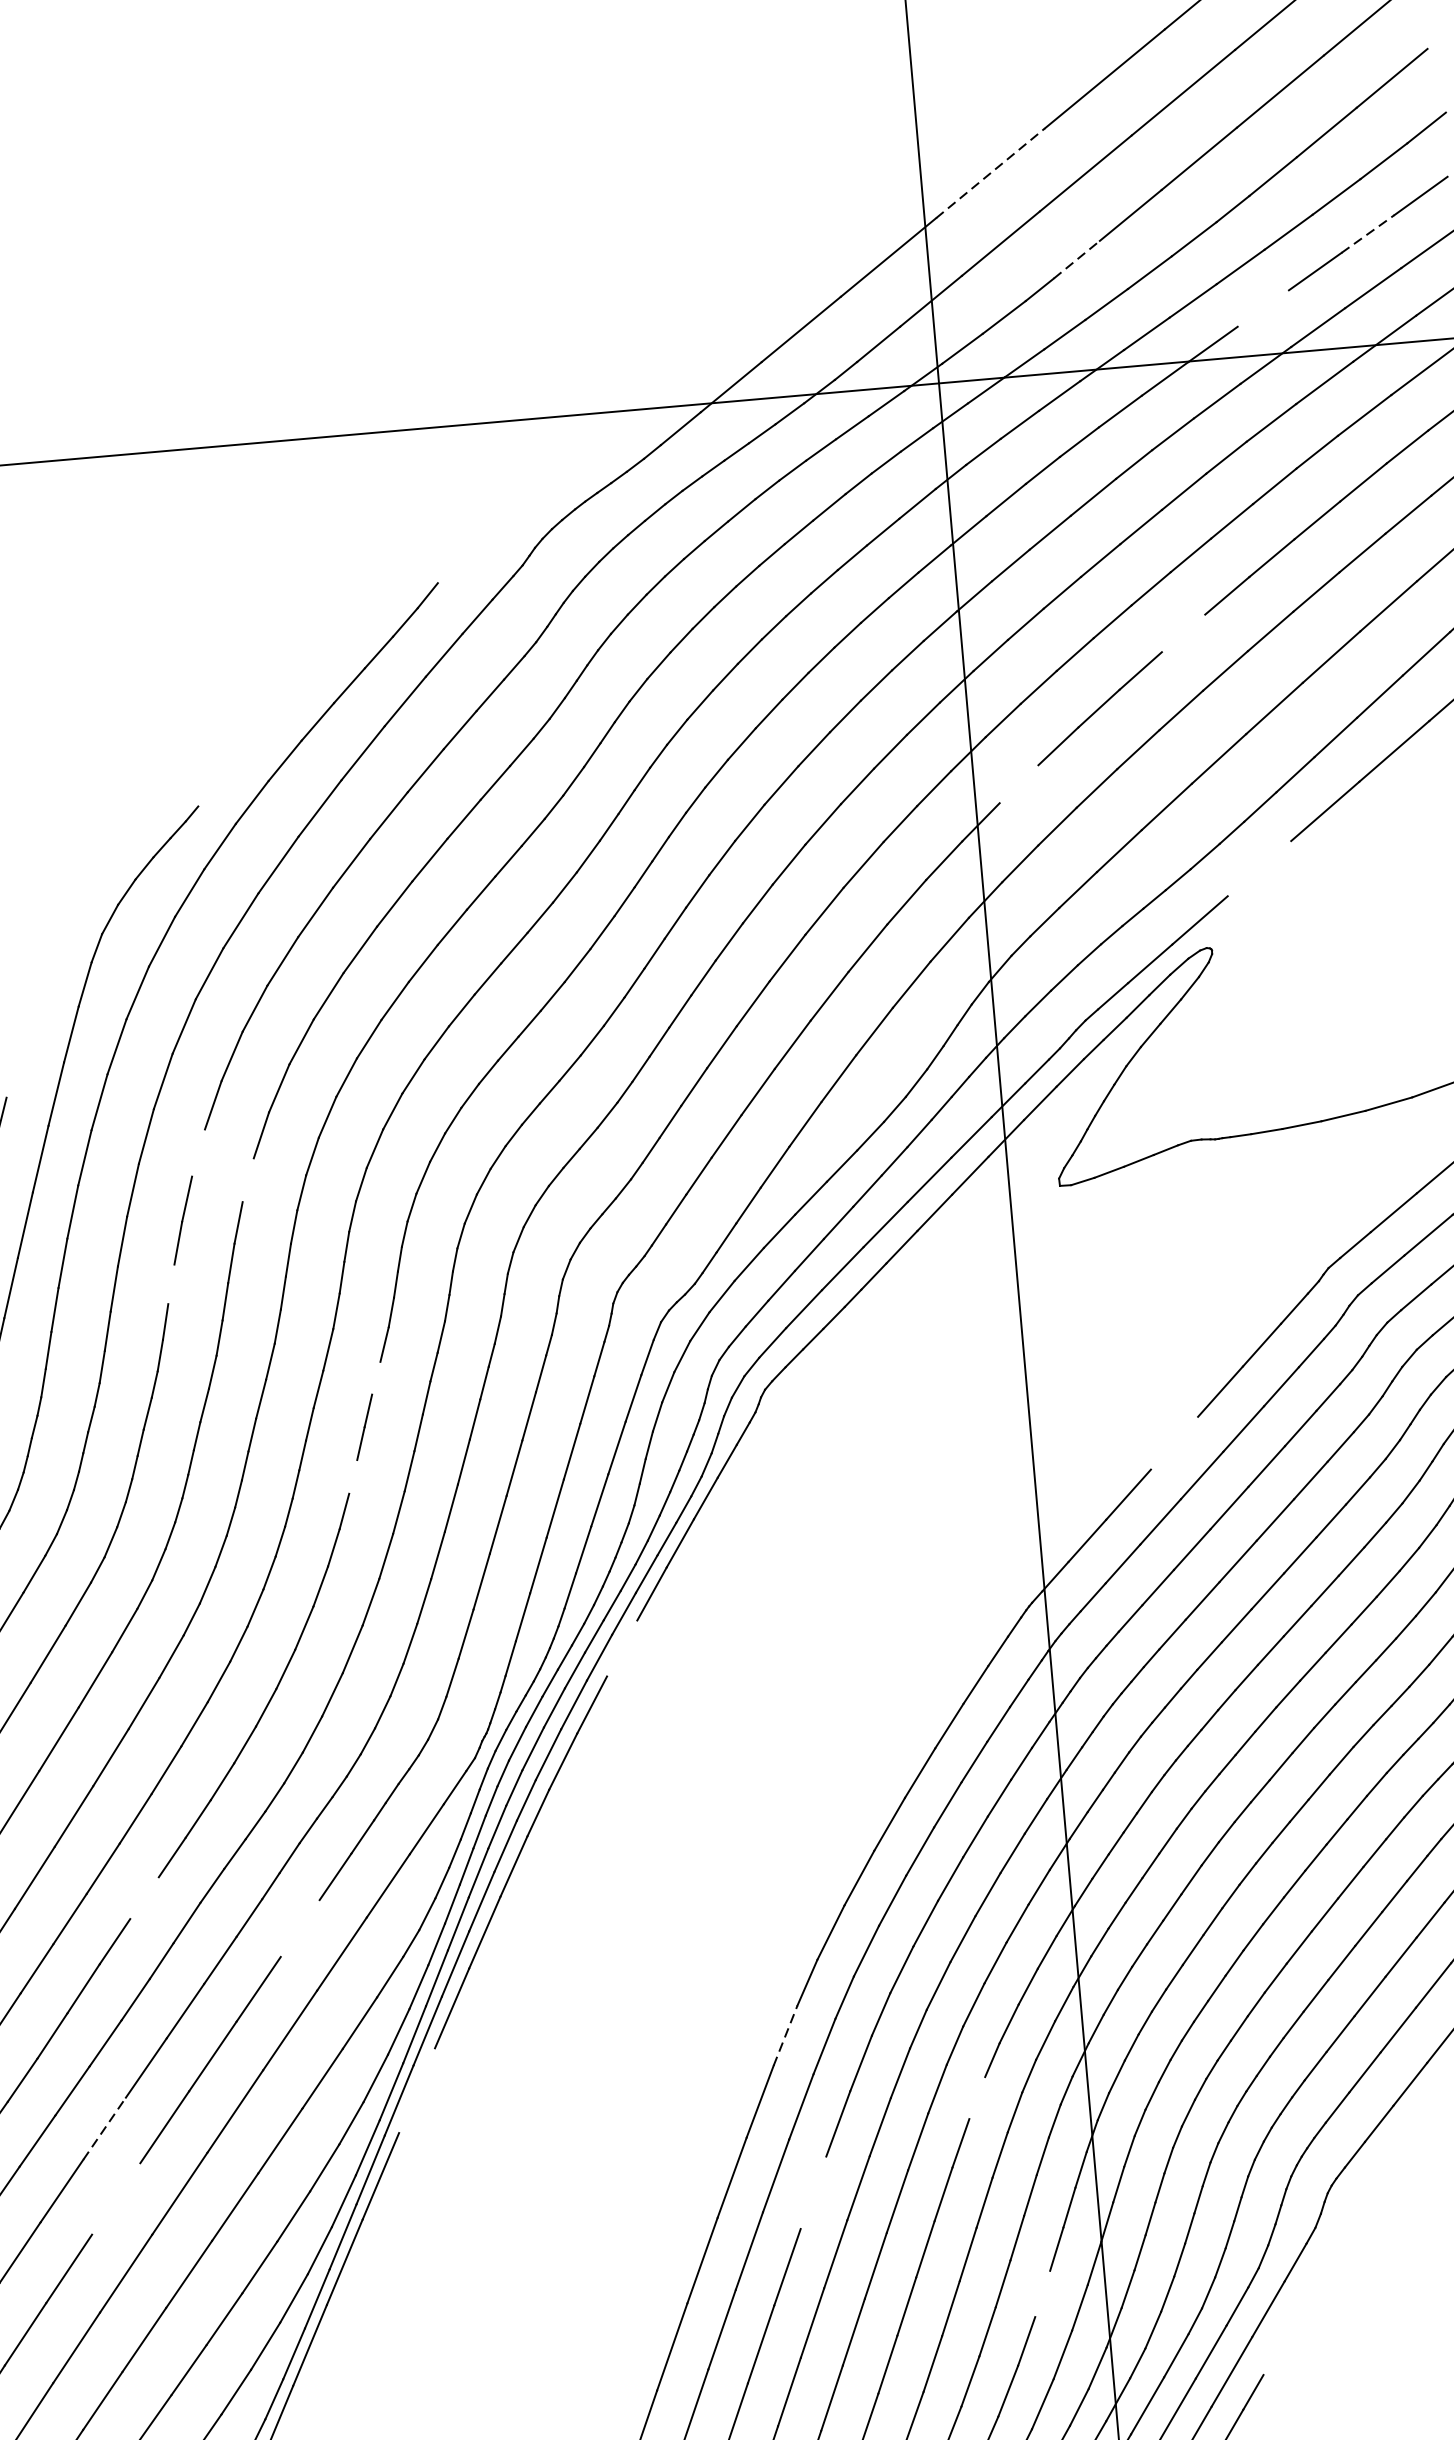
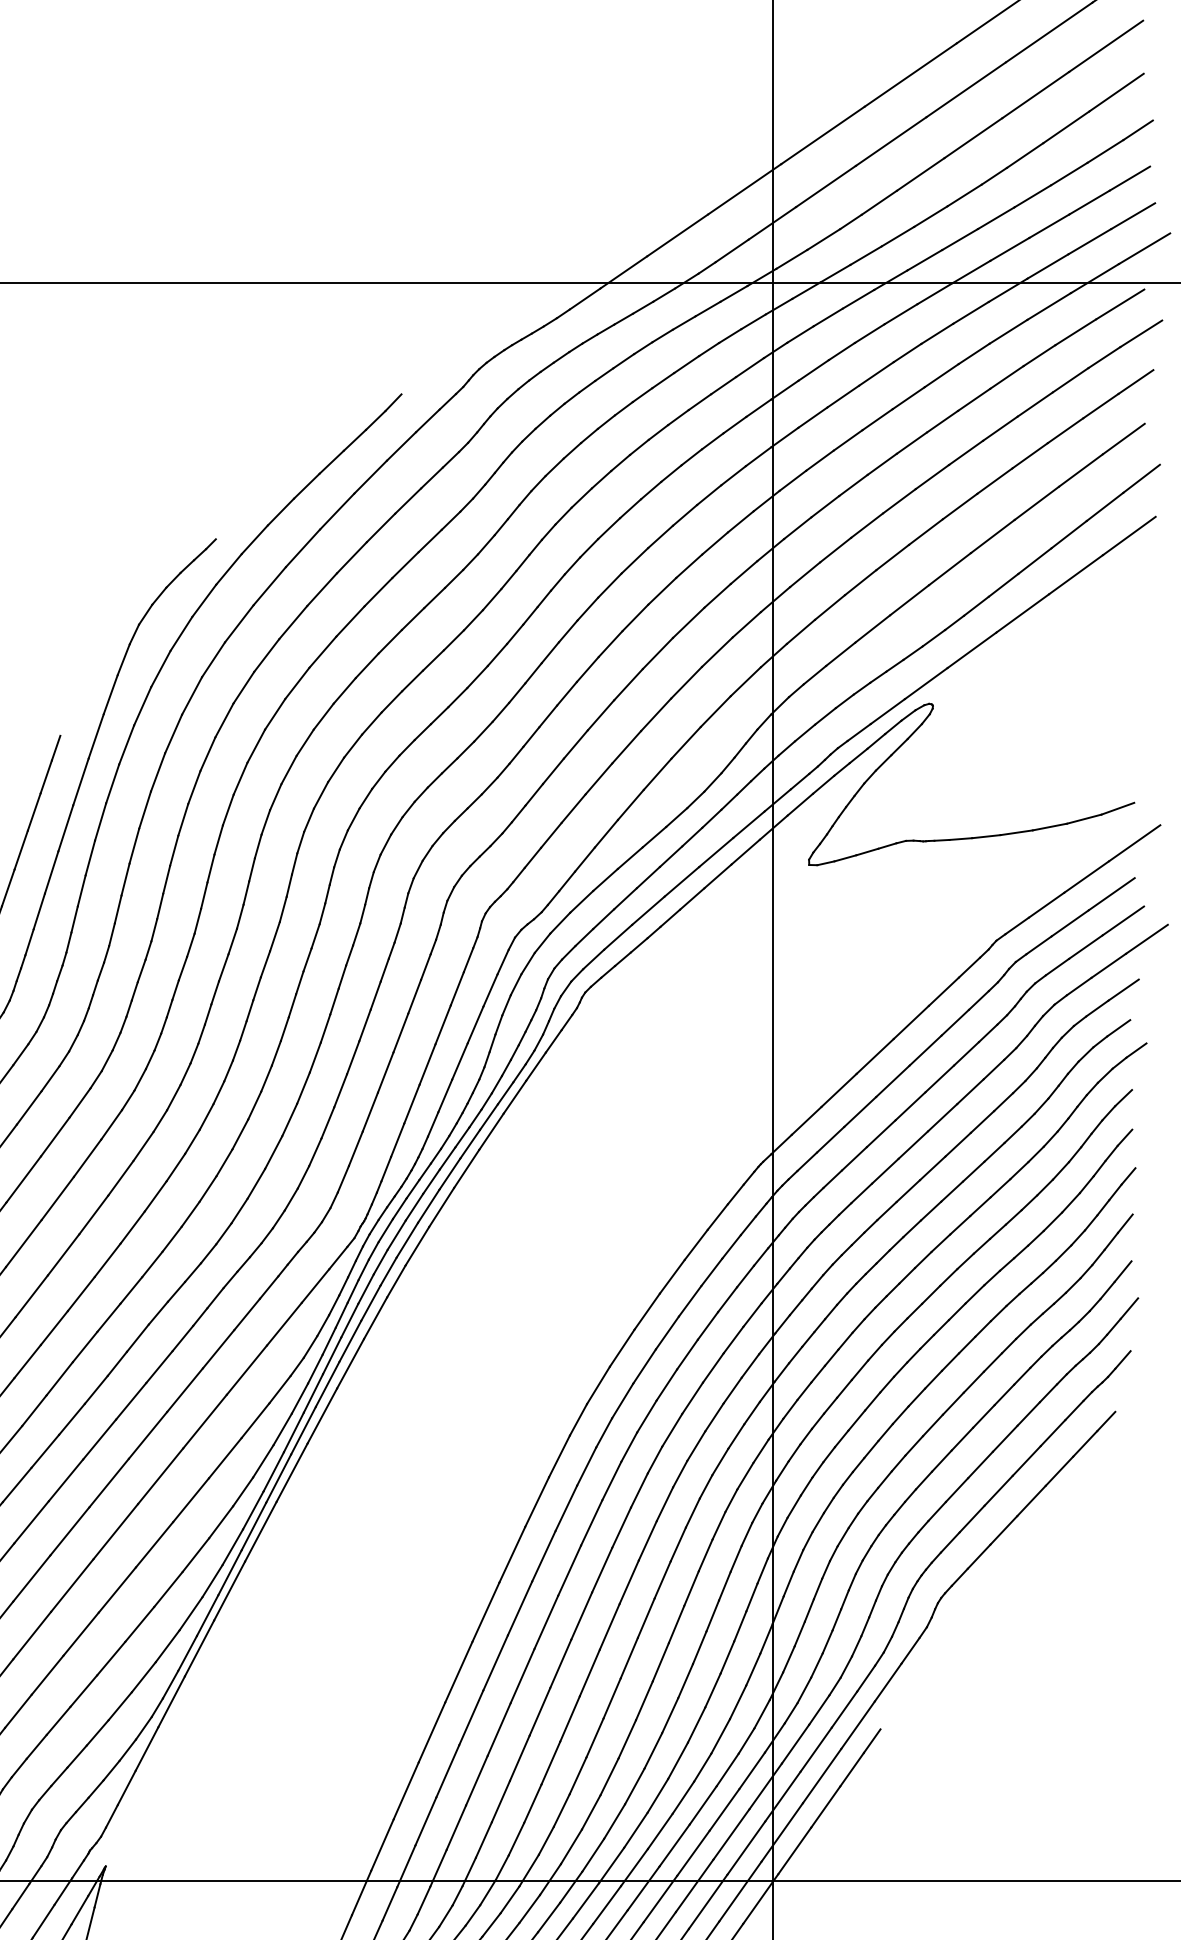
line: (989, 173) -> (822, 135), dashed -> solid
line: (1367, 233) -> (1089, 202), dashed -> solid
line: (1076, 259) -> (879, 202), dashed -> solid
line: (1262, 307) -> (1009, 248), added
line: (1183, 632) -> (932, 476), added
line: (1019, 783) -> (805, 574), added
line: (1258, 868) -> (971, 650), added
line: (198, 1153) -> (194, 787), added
line: (247, 1179) -> (227, 809), added
line: (171, 1283) -> (166, 879), added
line: (376, 1377) -> (307, 959), added
line: (1173, 1443) -> (874, 1056), added
line: (352, 1476) -> (284, 1028), added
line: (621, 1648) -> (466, 1168), added
line: (143, 1897) -> (108, 1317), added
line: (300, 1928) -> (218, 1349), added
line: (785, 2034) -> (559, 1455), dashed -> solid
line: (416, 2090) -> (291, 1472), added
line: (976, 2097) -> (692, 1512), added
line: (105, 2127) -> (66, 1479), dashed -> solid
line: (813, 2192) -> (569, 1570), added
line: (115, 2199) -> (69, 1531), added
line: (1042, 2293) -> (727, 1657), added

